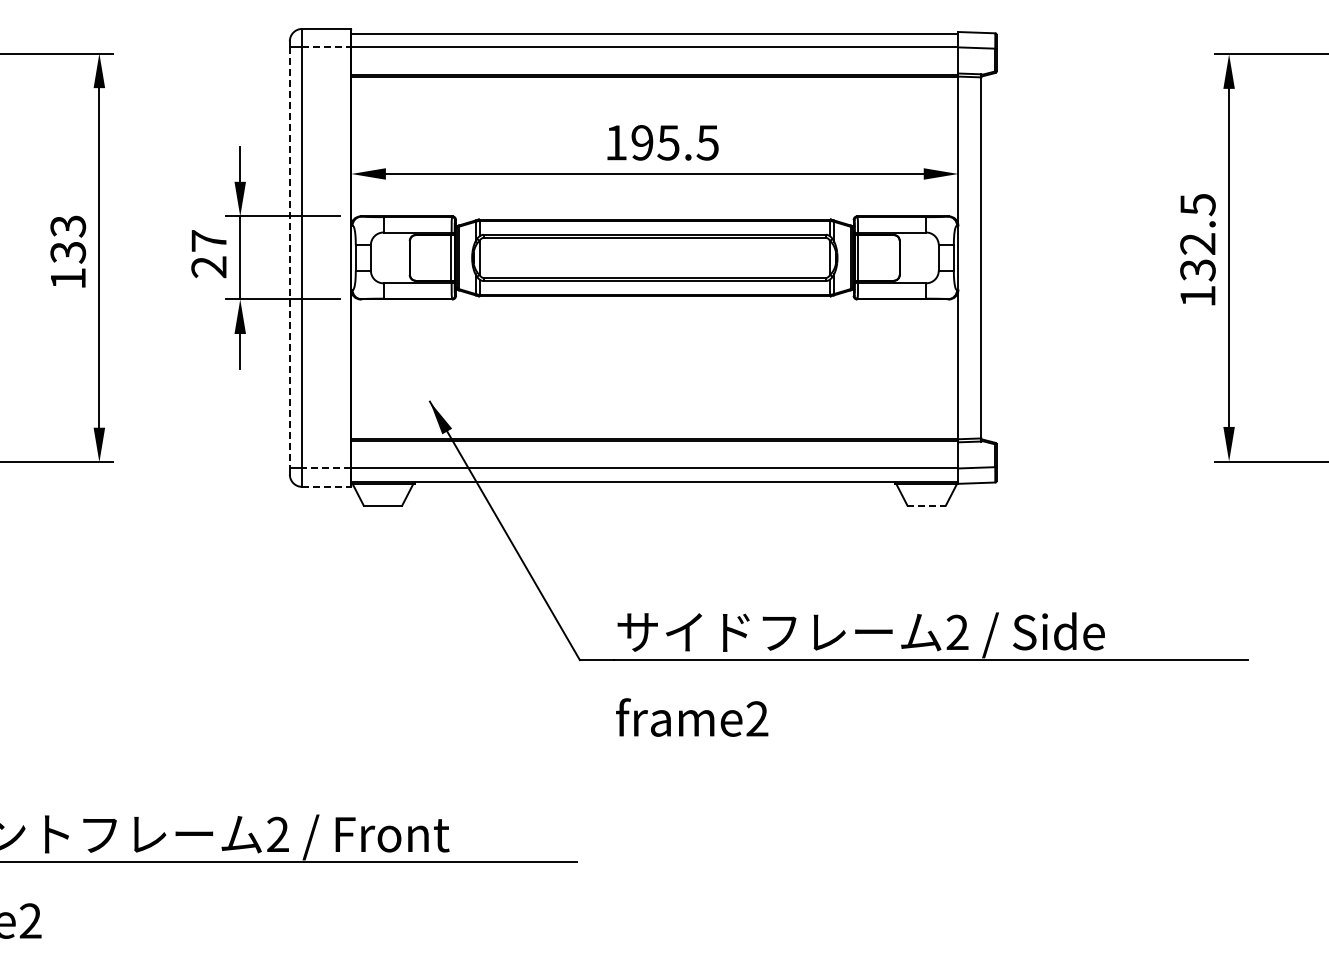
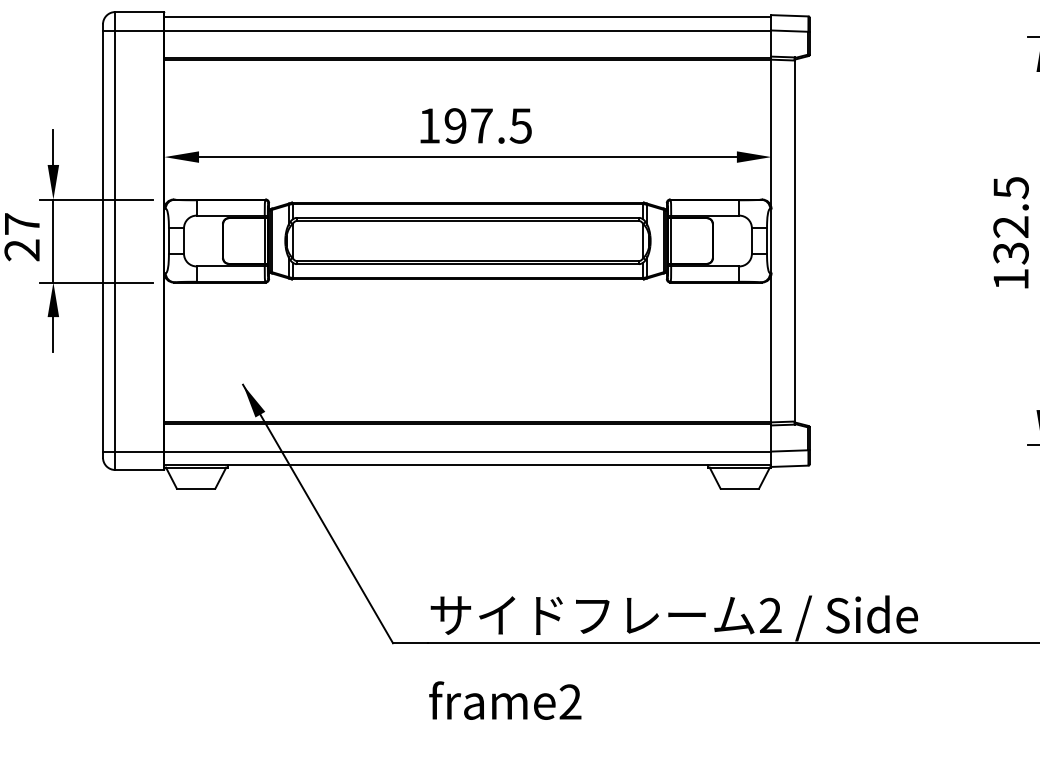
line: (326, 47) -> (139, 30), dashed -> solid
text: (668, 142) -> (481, 125), 195.5 -> 197.5
line: (289, 257) -> (102, 240), dashed -> solid
line: (325, 468) -> (138, 451), dashed -> solid
line: (326, 486) -> (139, 469), dashed -> solid
line: (927, 505) -> (740, 488), dashed -> solid

